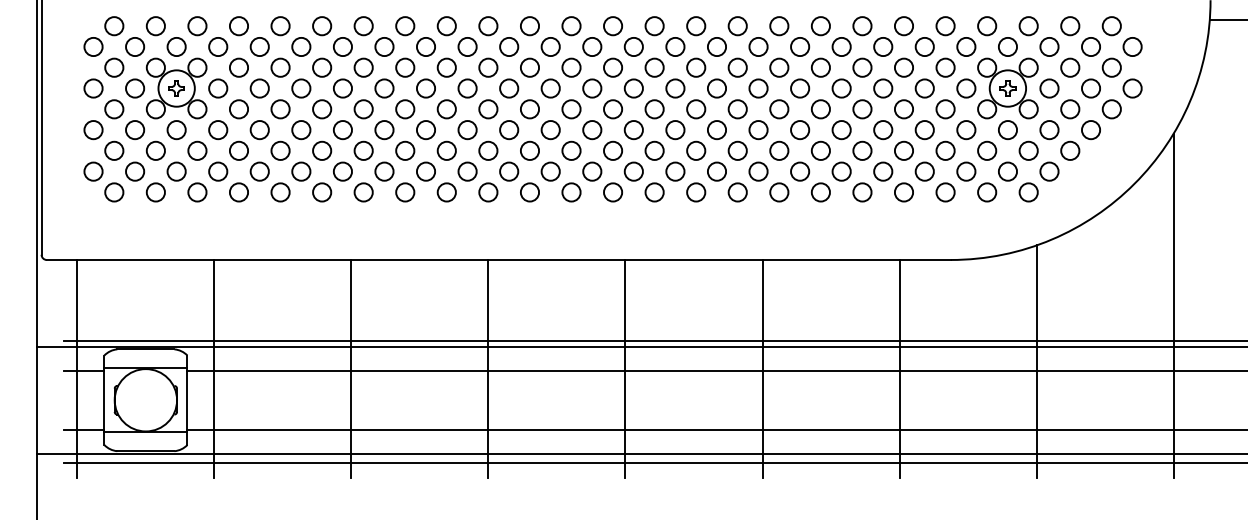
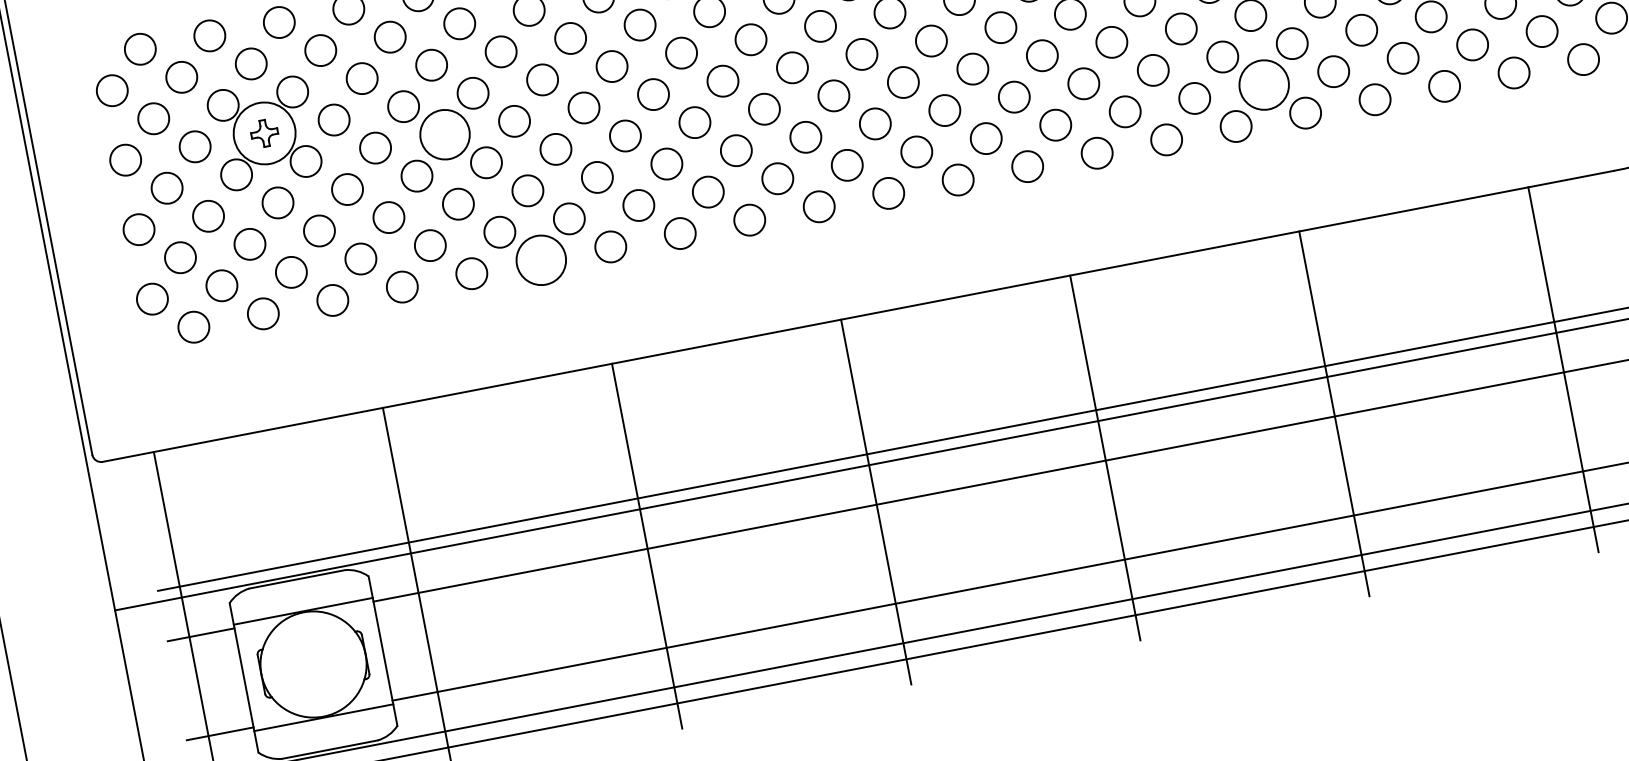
circle: (280, 109) -> (444, 135), size x1.6
circle: (758, 171) -> (1264, 84), size x1.6
circle: (322, 192) -> (541, 260), size x1.6

